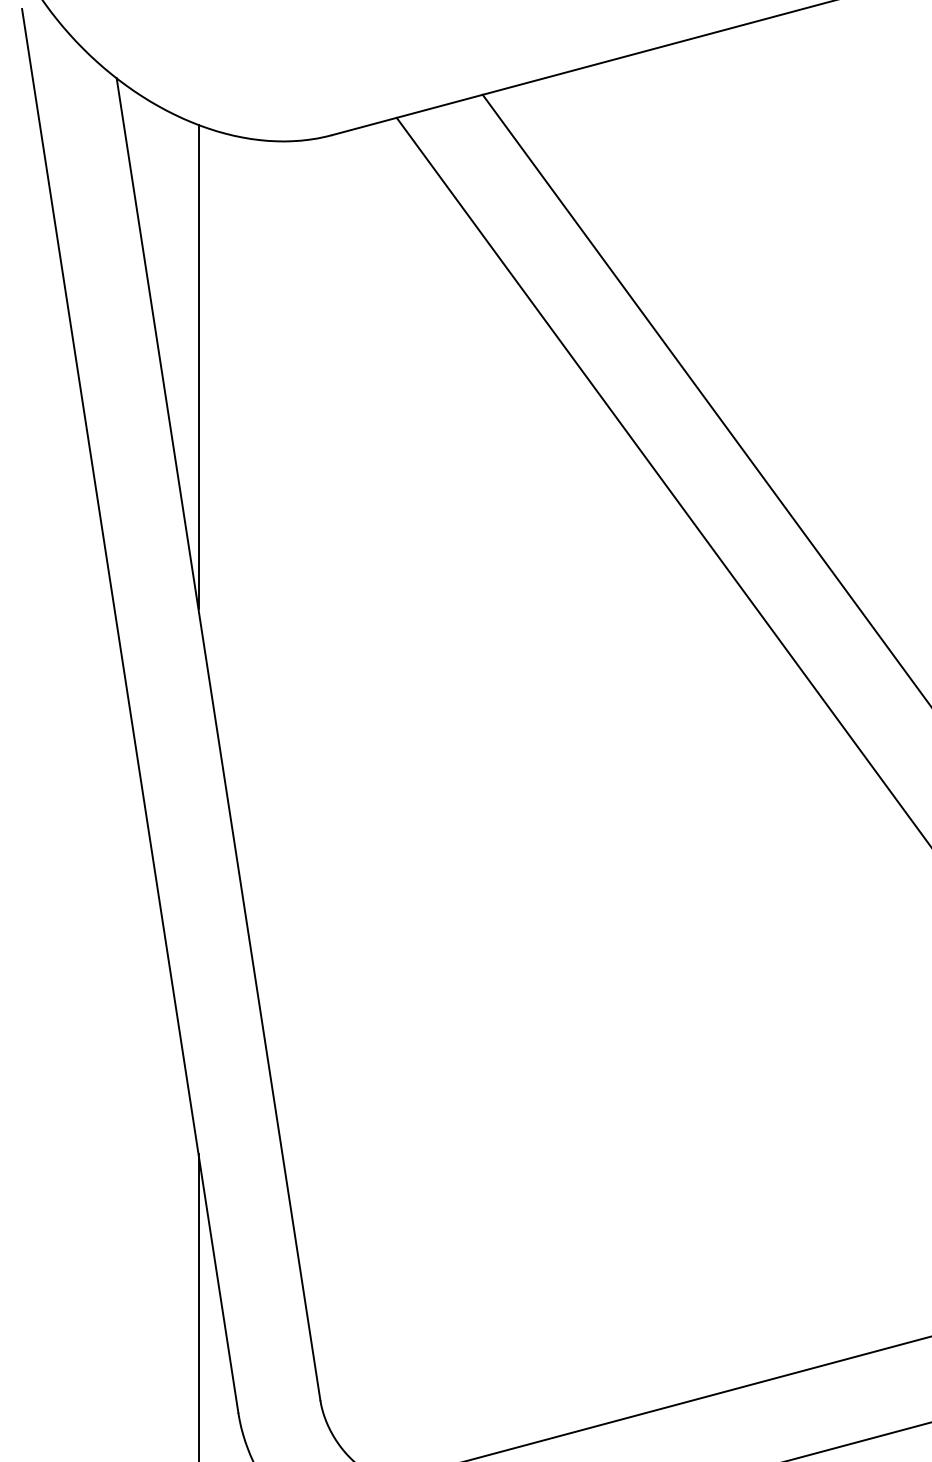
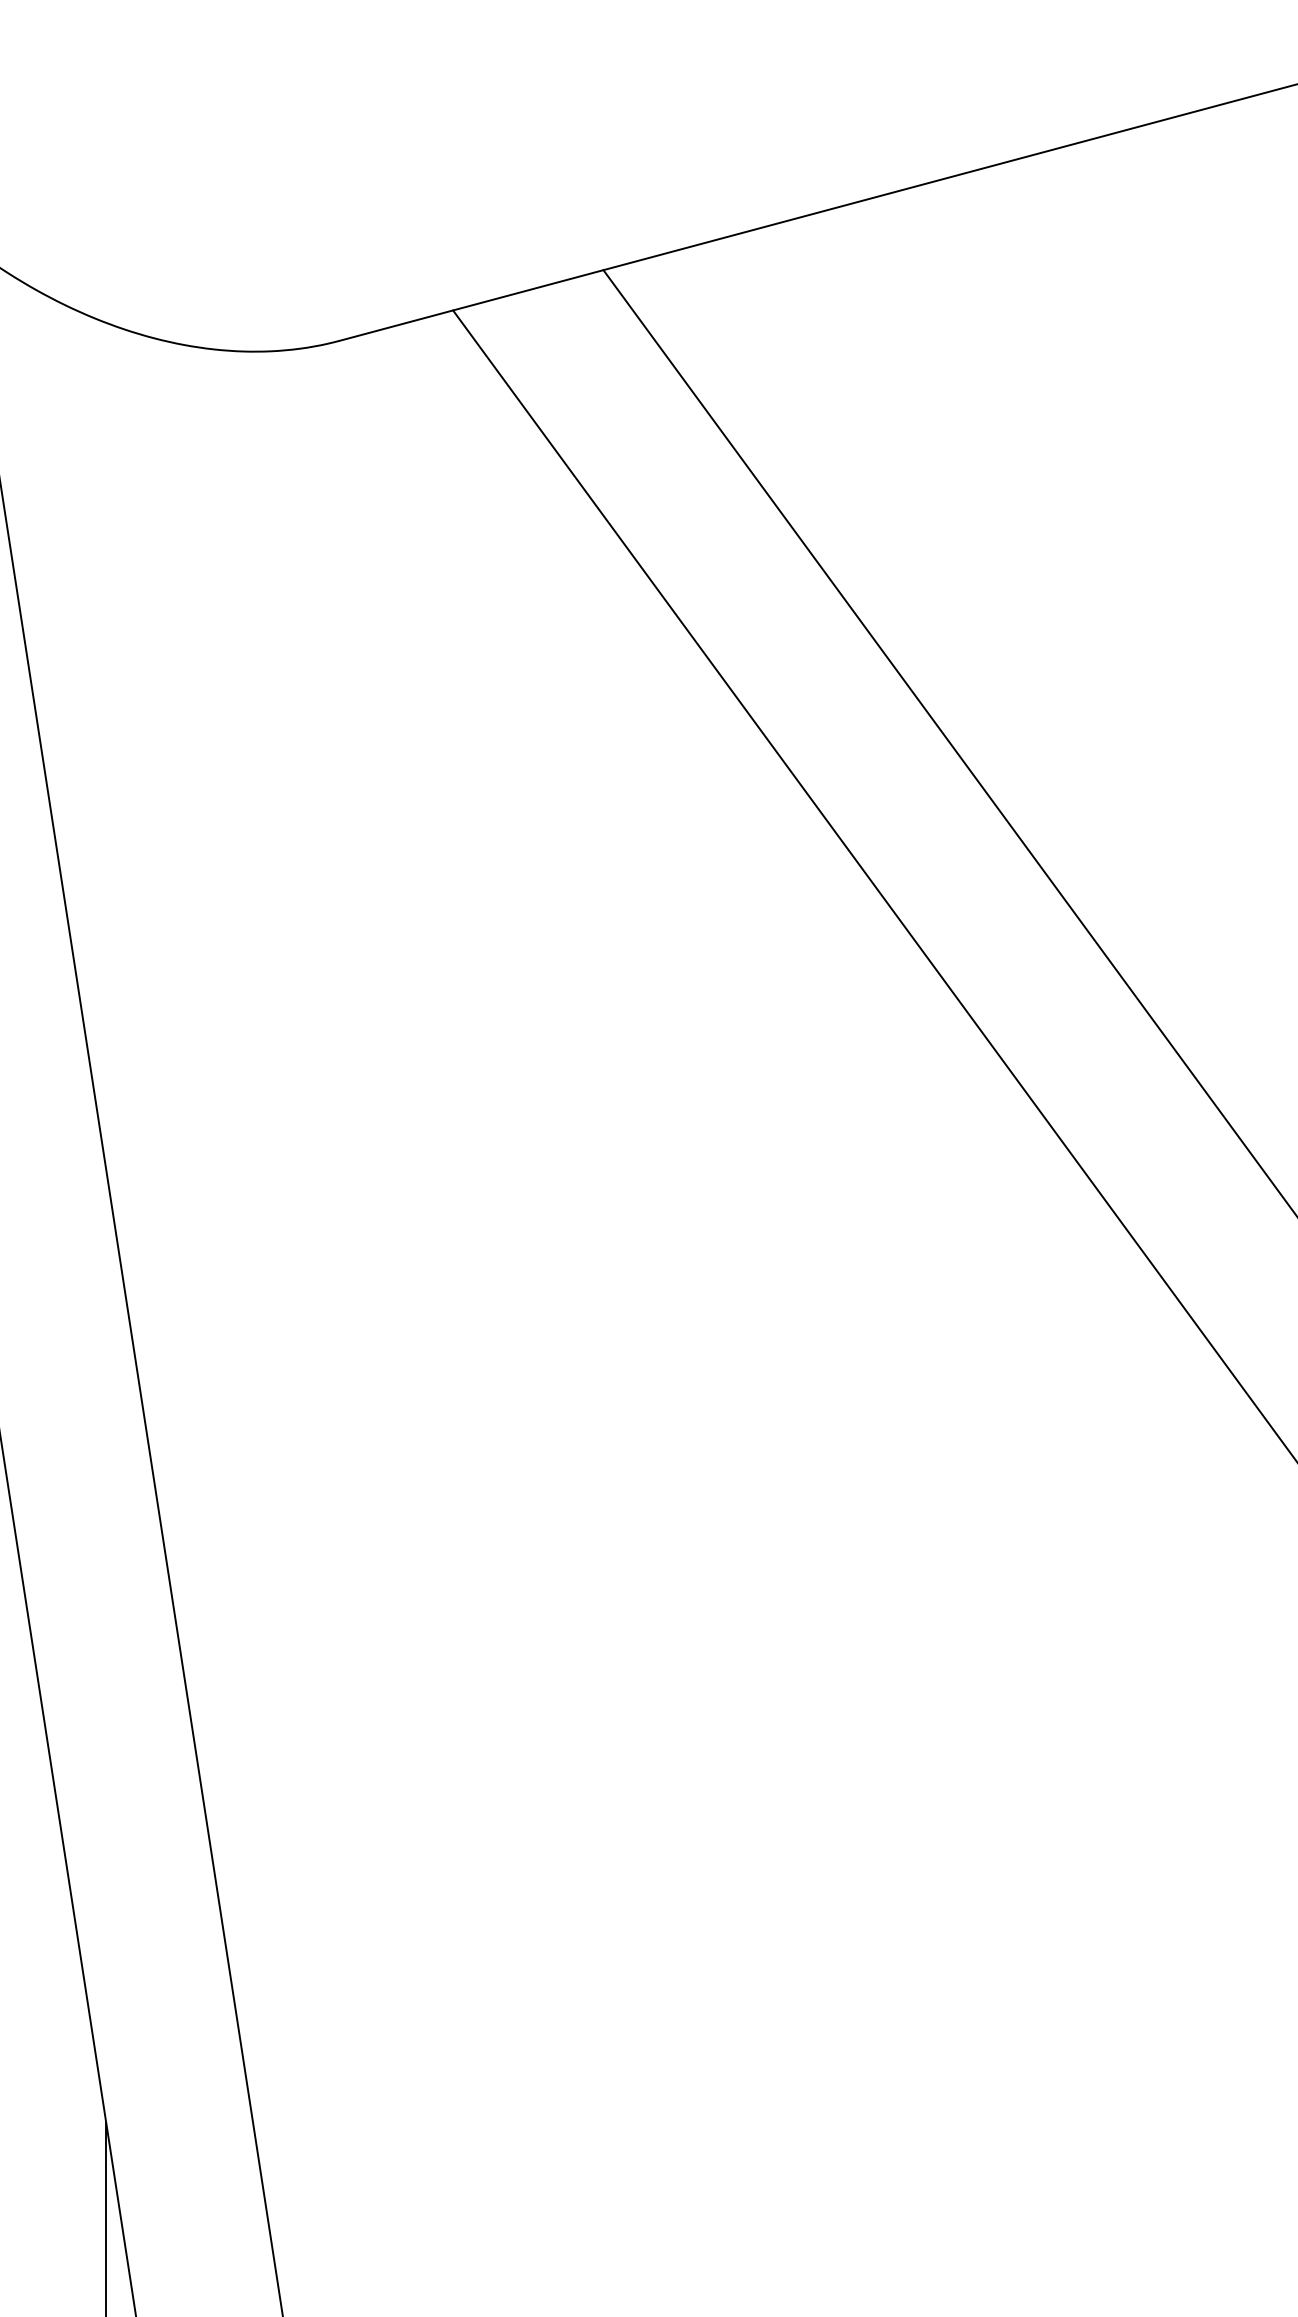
line: (198, 366) -> (106, 745), removed

